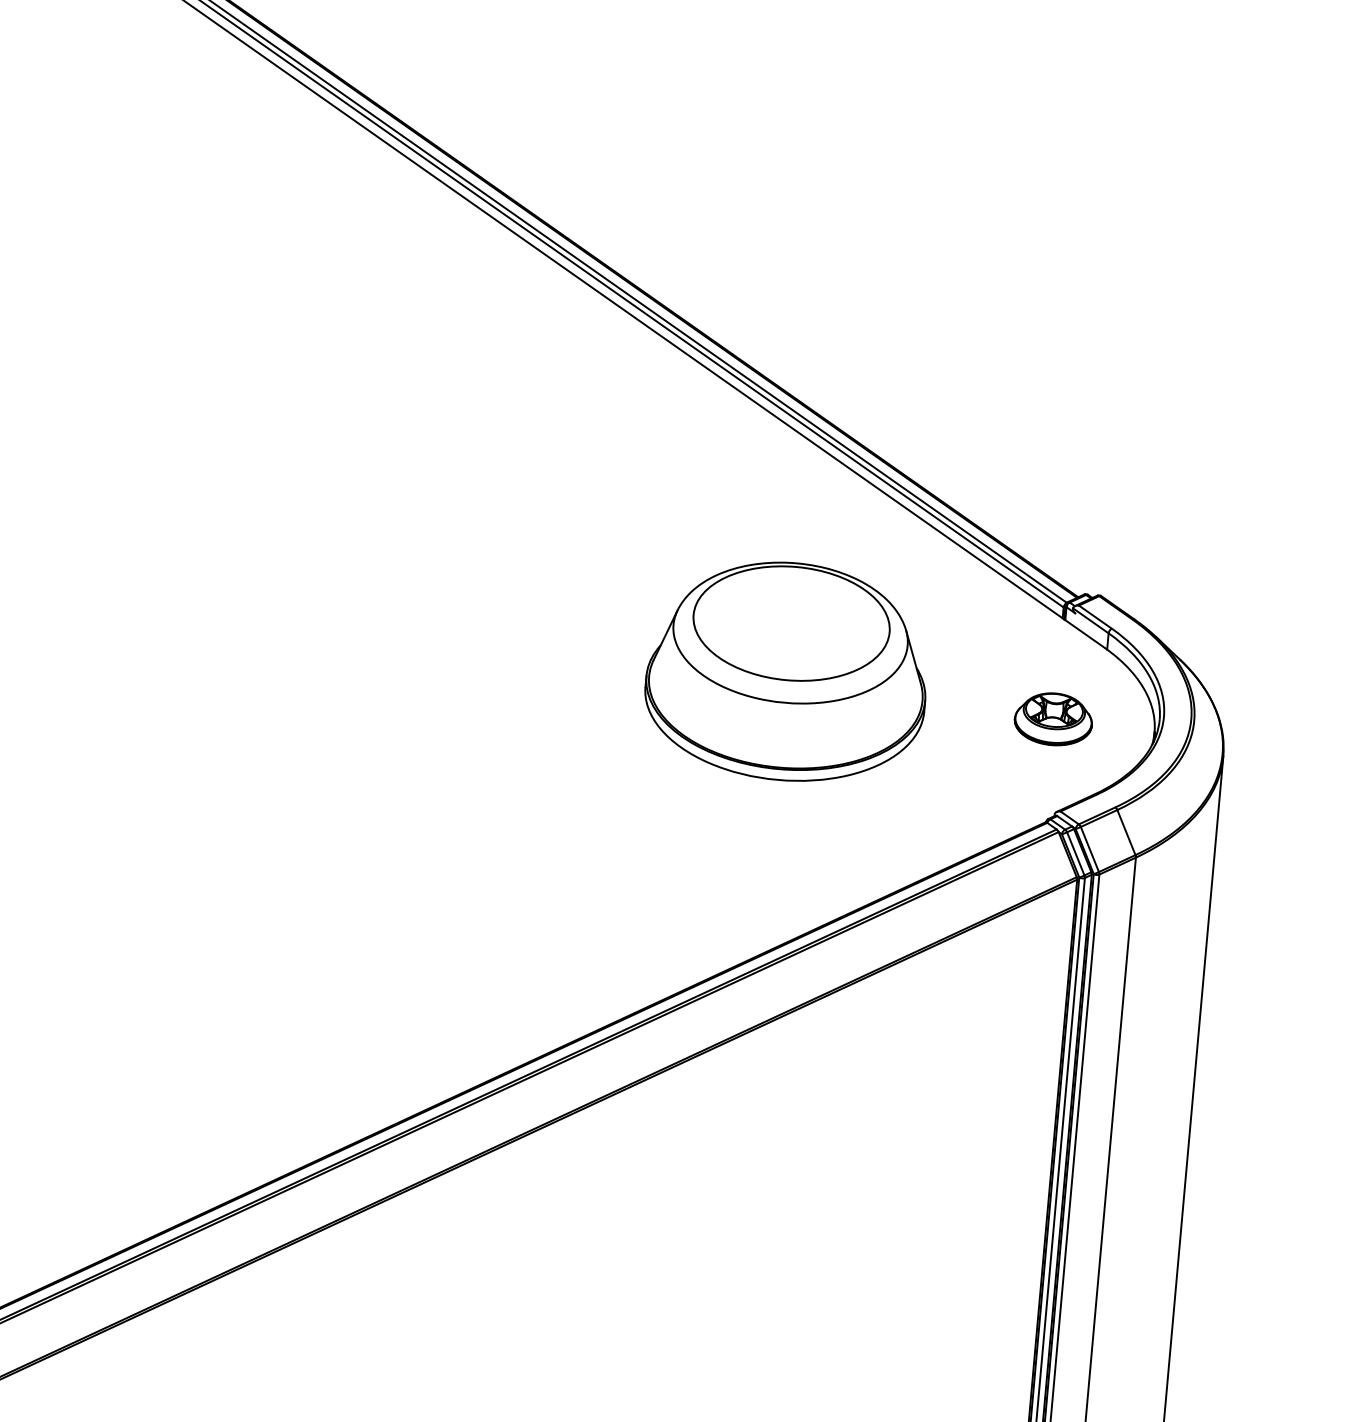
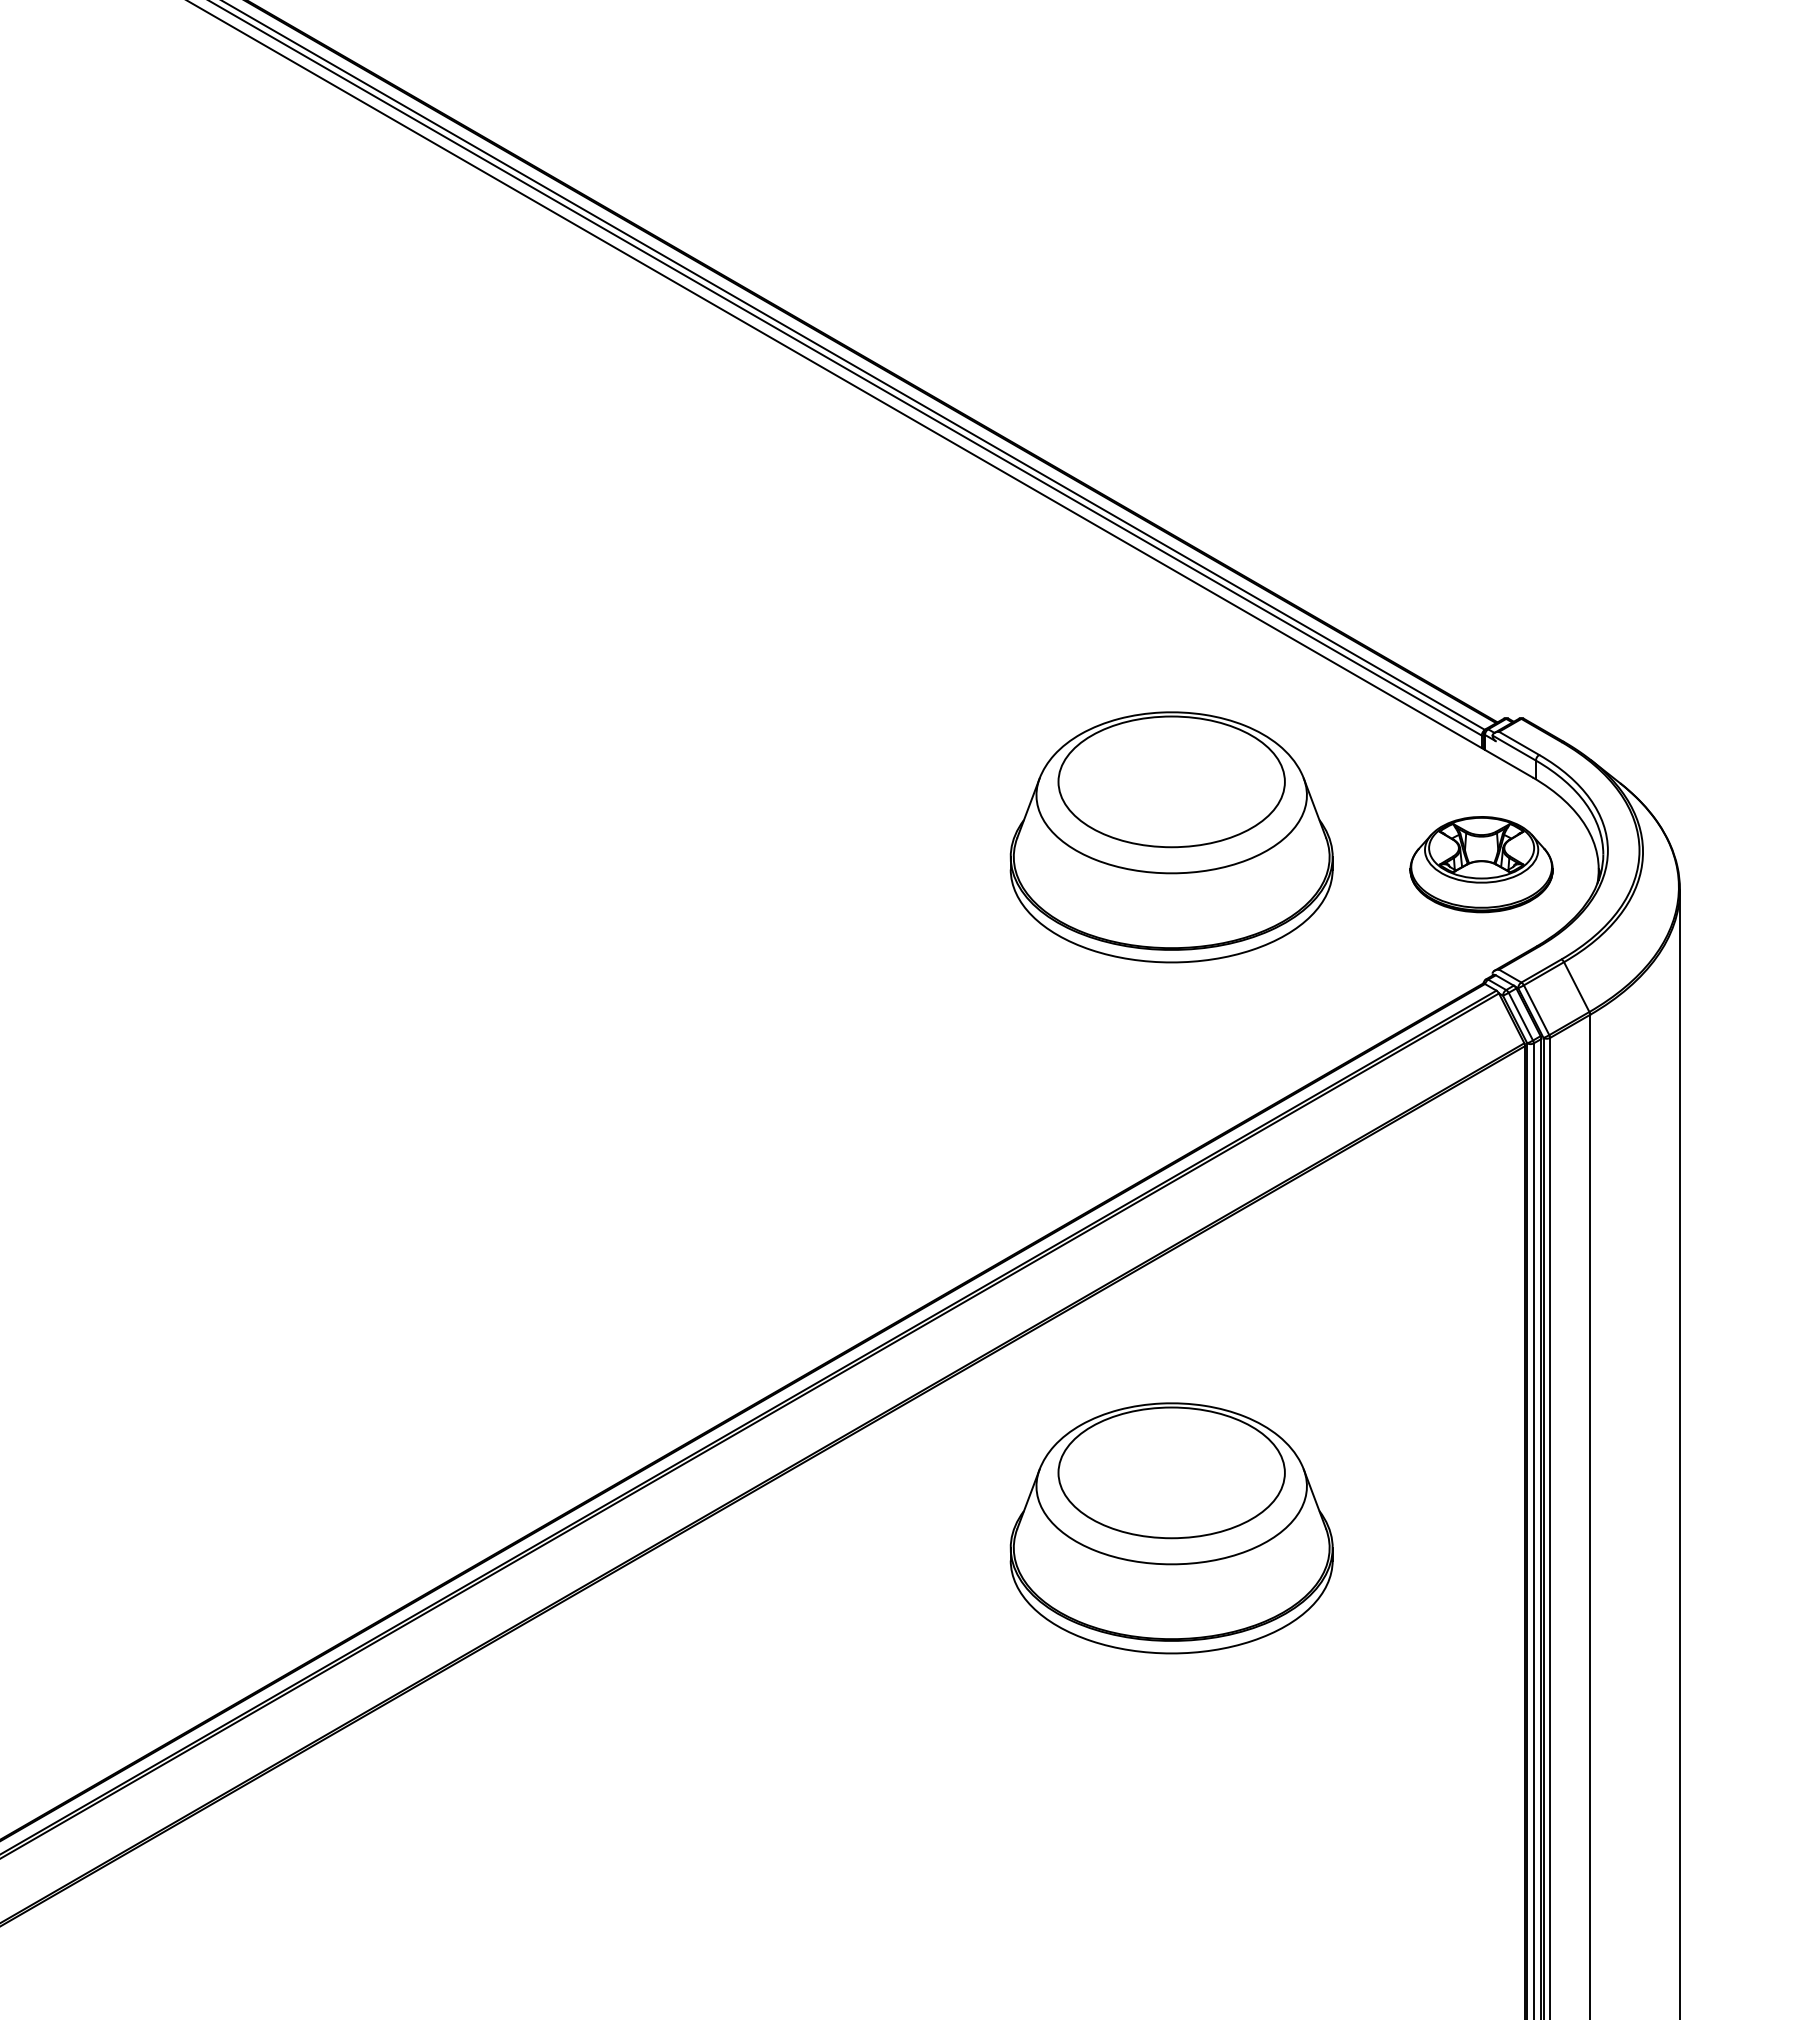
part: (1053, 719) -> (1481, 864), size x1.6
part: (733, 1269) -> (1171, 1528), added

